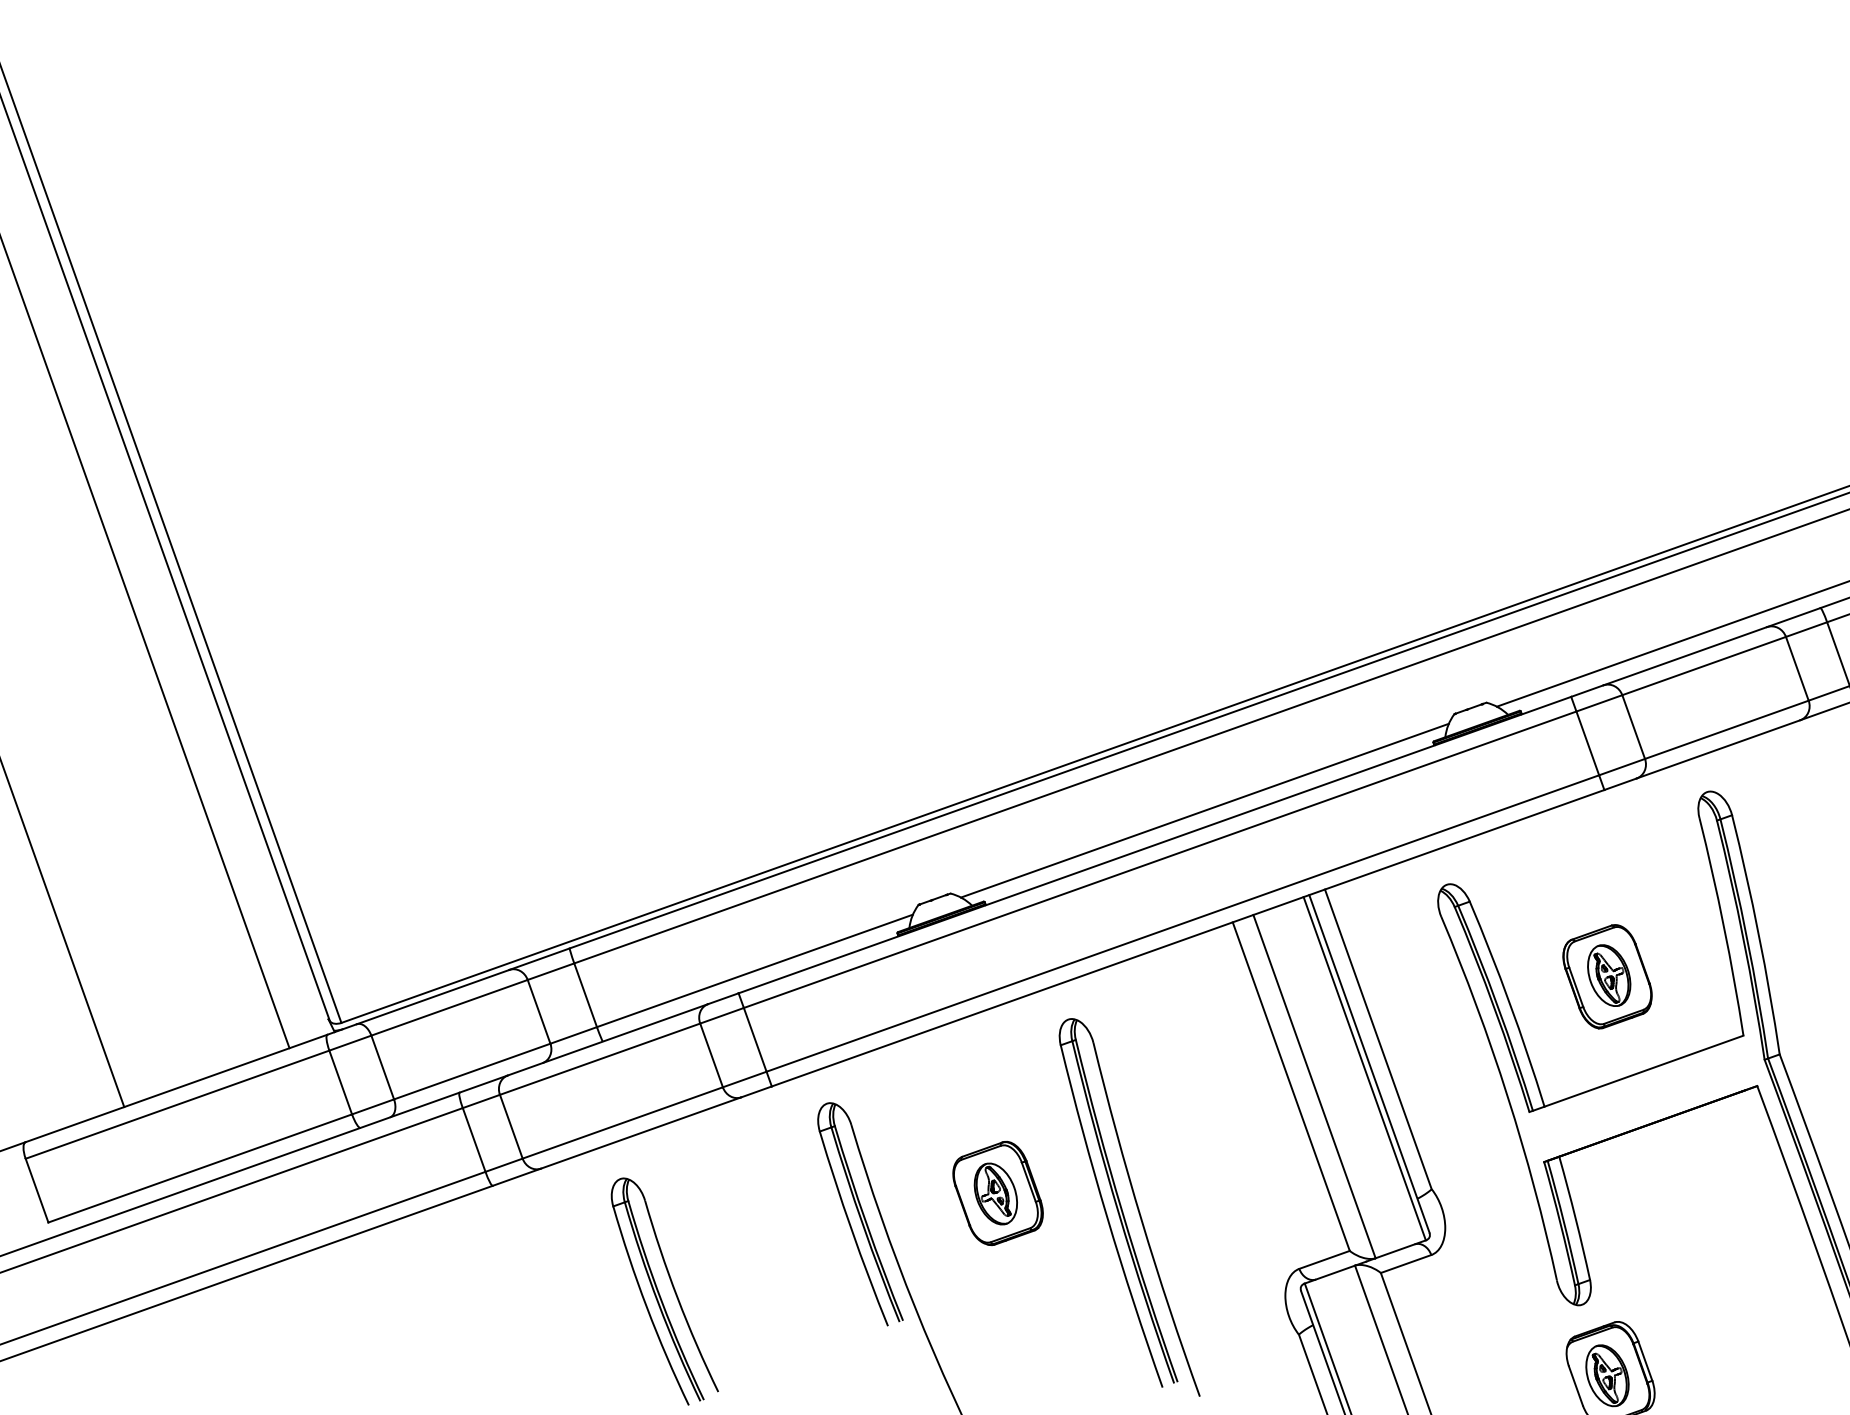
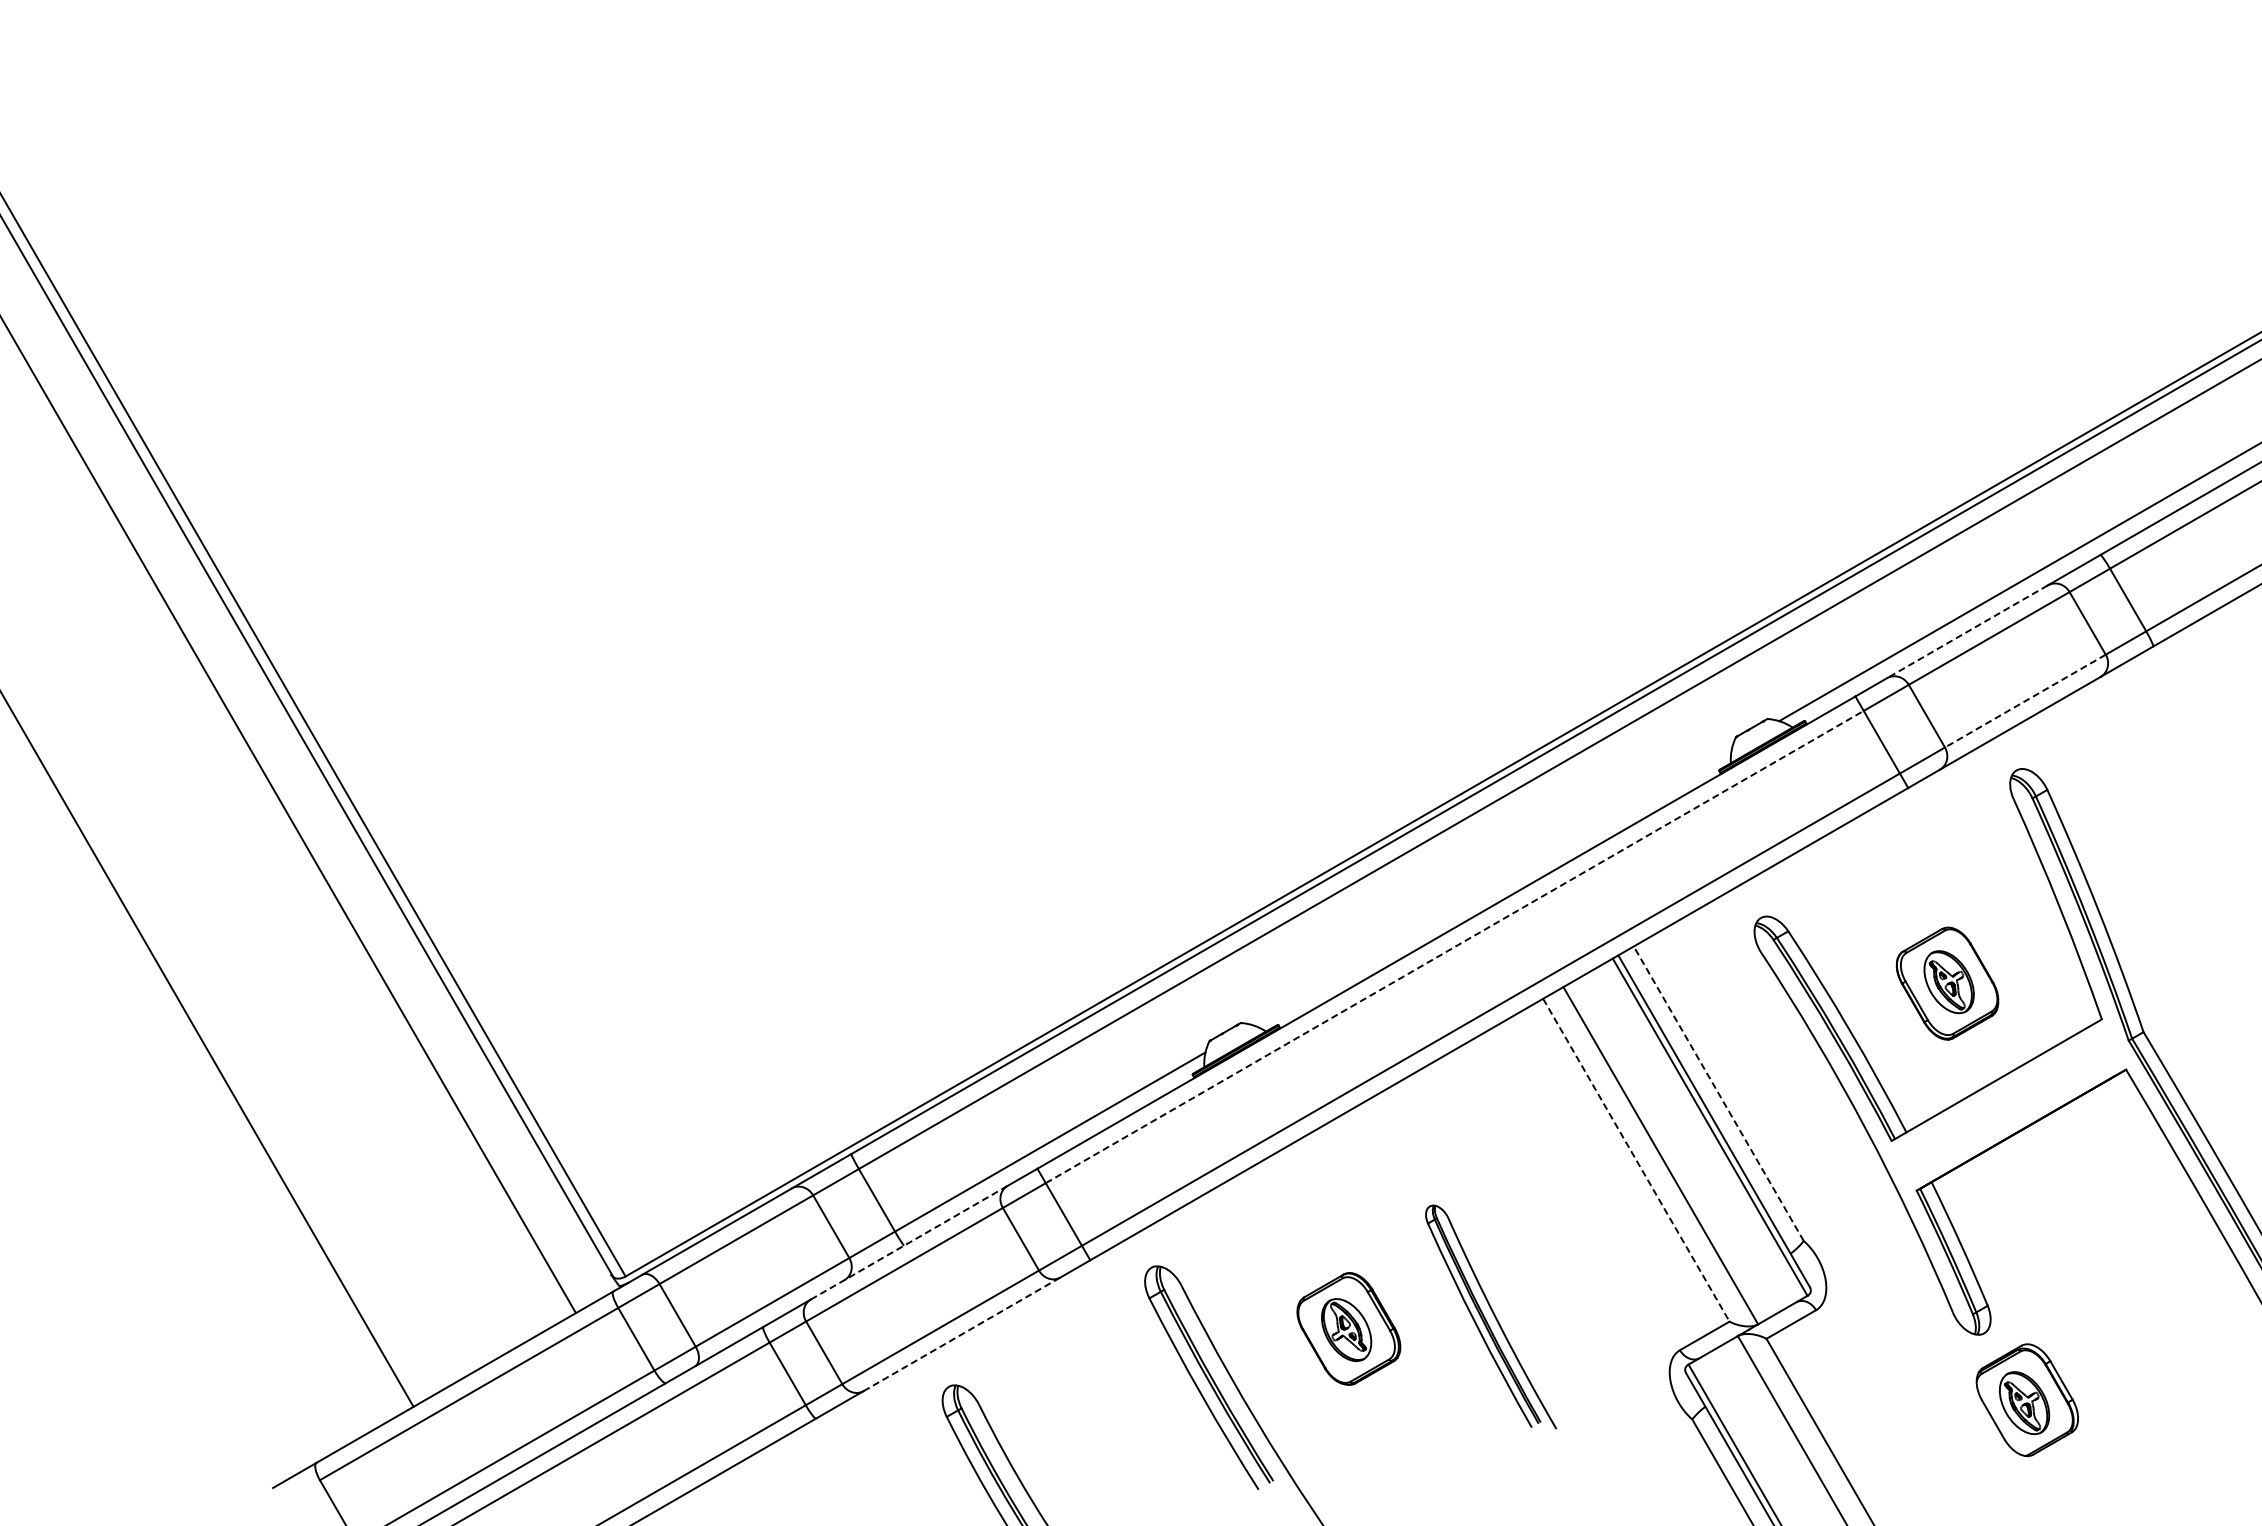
line: (1685, 655) -> (1967, 631), solid -> dashed
line: (1726, 730) -> (2025, 701), solid -> dashed
line: (1205, 810) -> (1492, 886), removed
line: (1160, 859) -> (1455, 946), solid -> dashed
line: (608, 1039) -> (909, 1242), solid -> dashed
line: (1378, 1039) -> (1718, 1093), solid -> dashed
line: (1291, 1086) -> (1636, 1160), solid -> dashed
line: (640, 1133) -> (961, 1334), solid -> dashed
part: (1130, 1205) -> (1490, 1316), size x0.6

